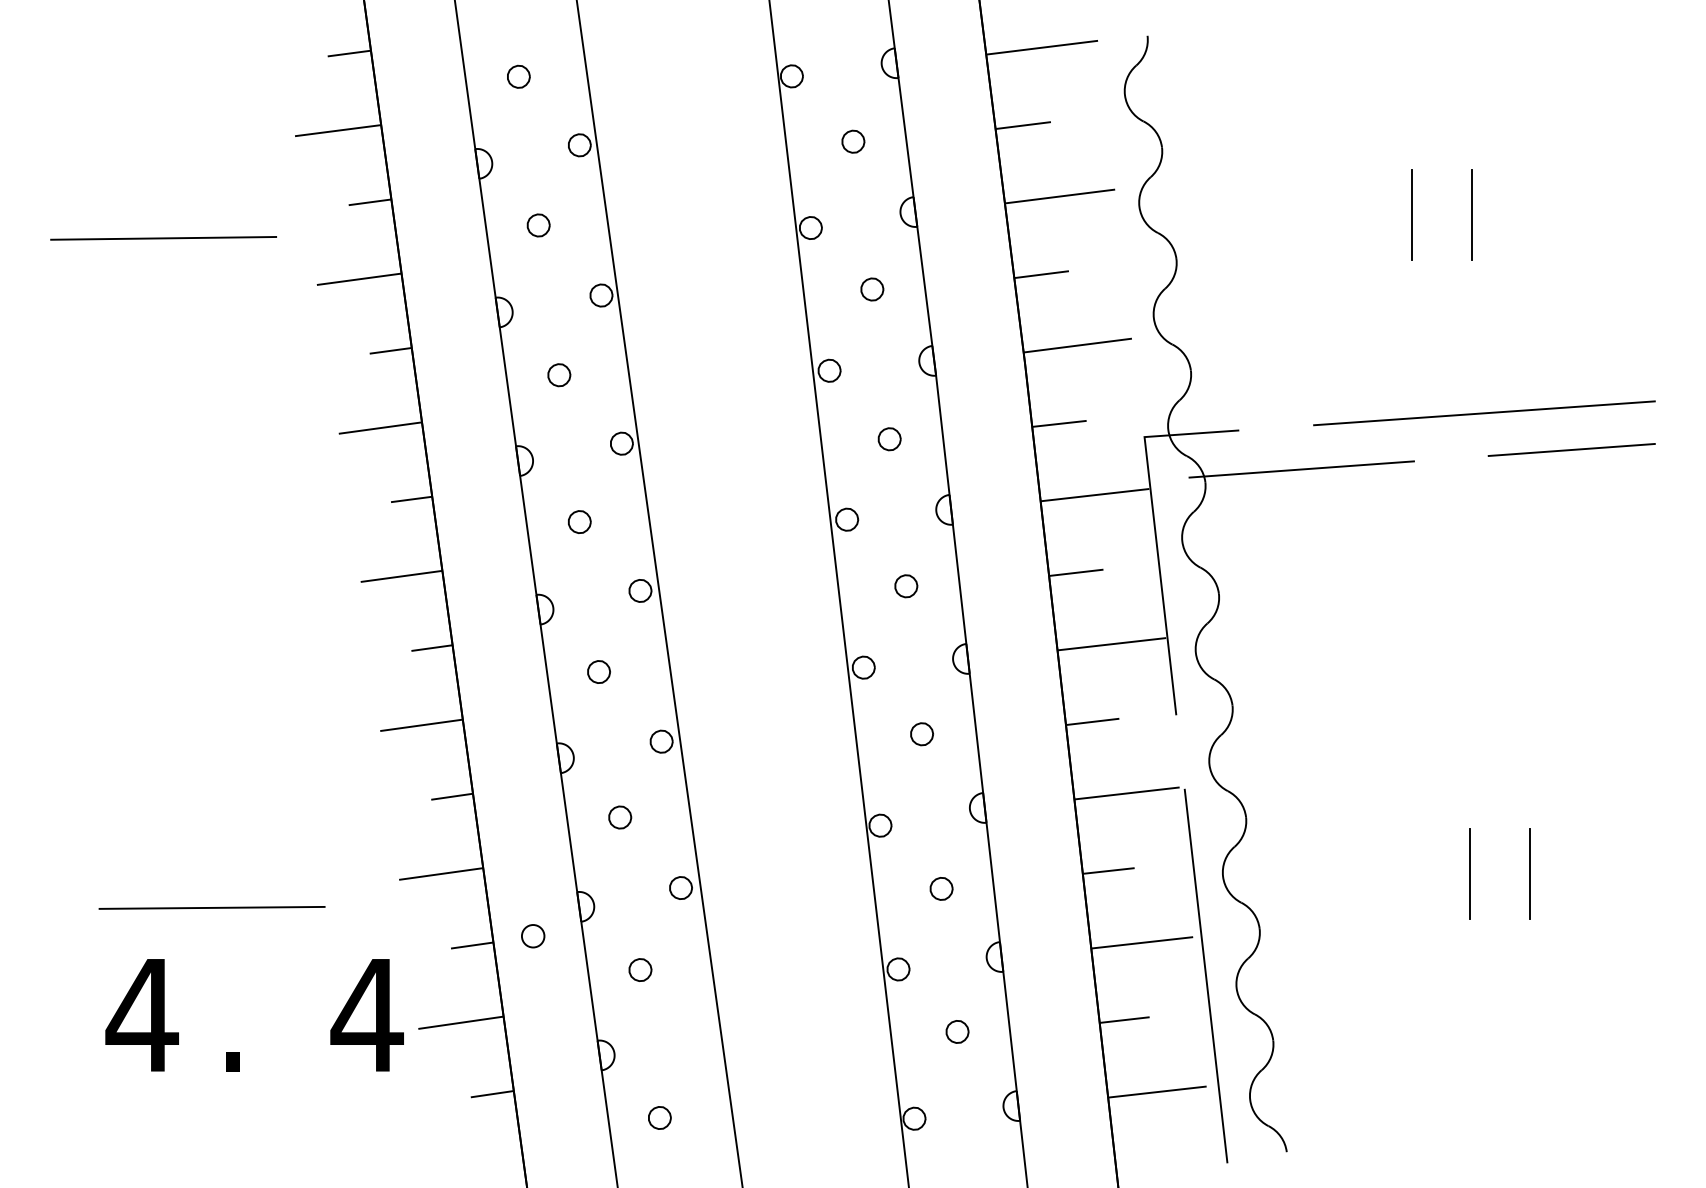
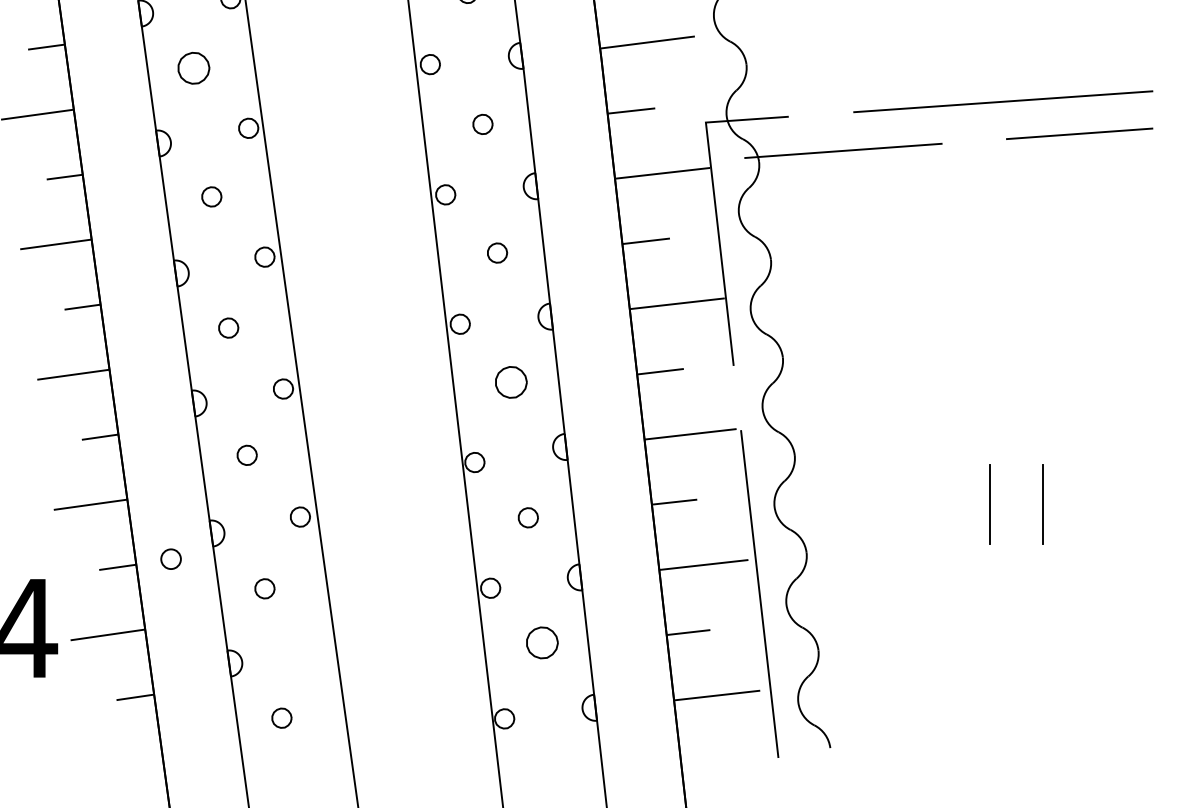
part: (559, 375) -> (194, 68), size x1.6
part: (921, 734) -> (510, 382), size x1.6
part: (957, 1031) -> (542, 642), size x1.6

